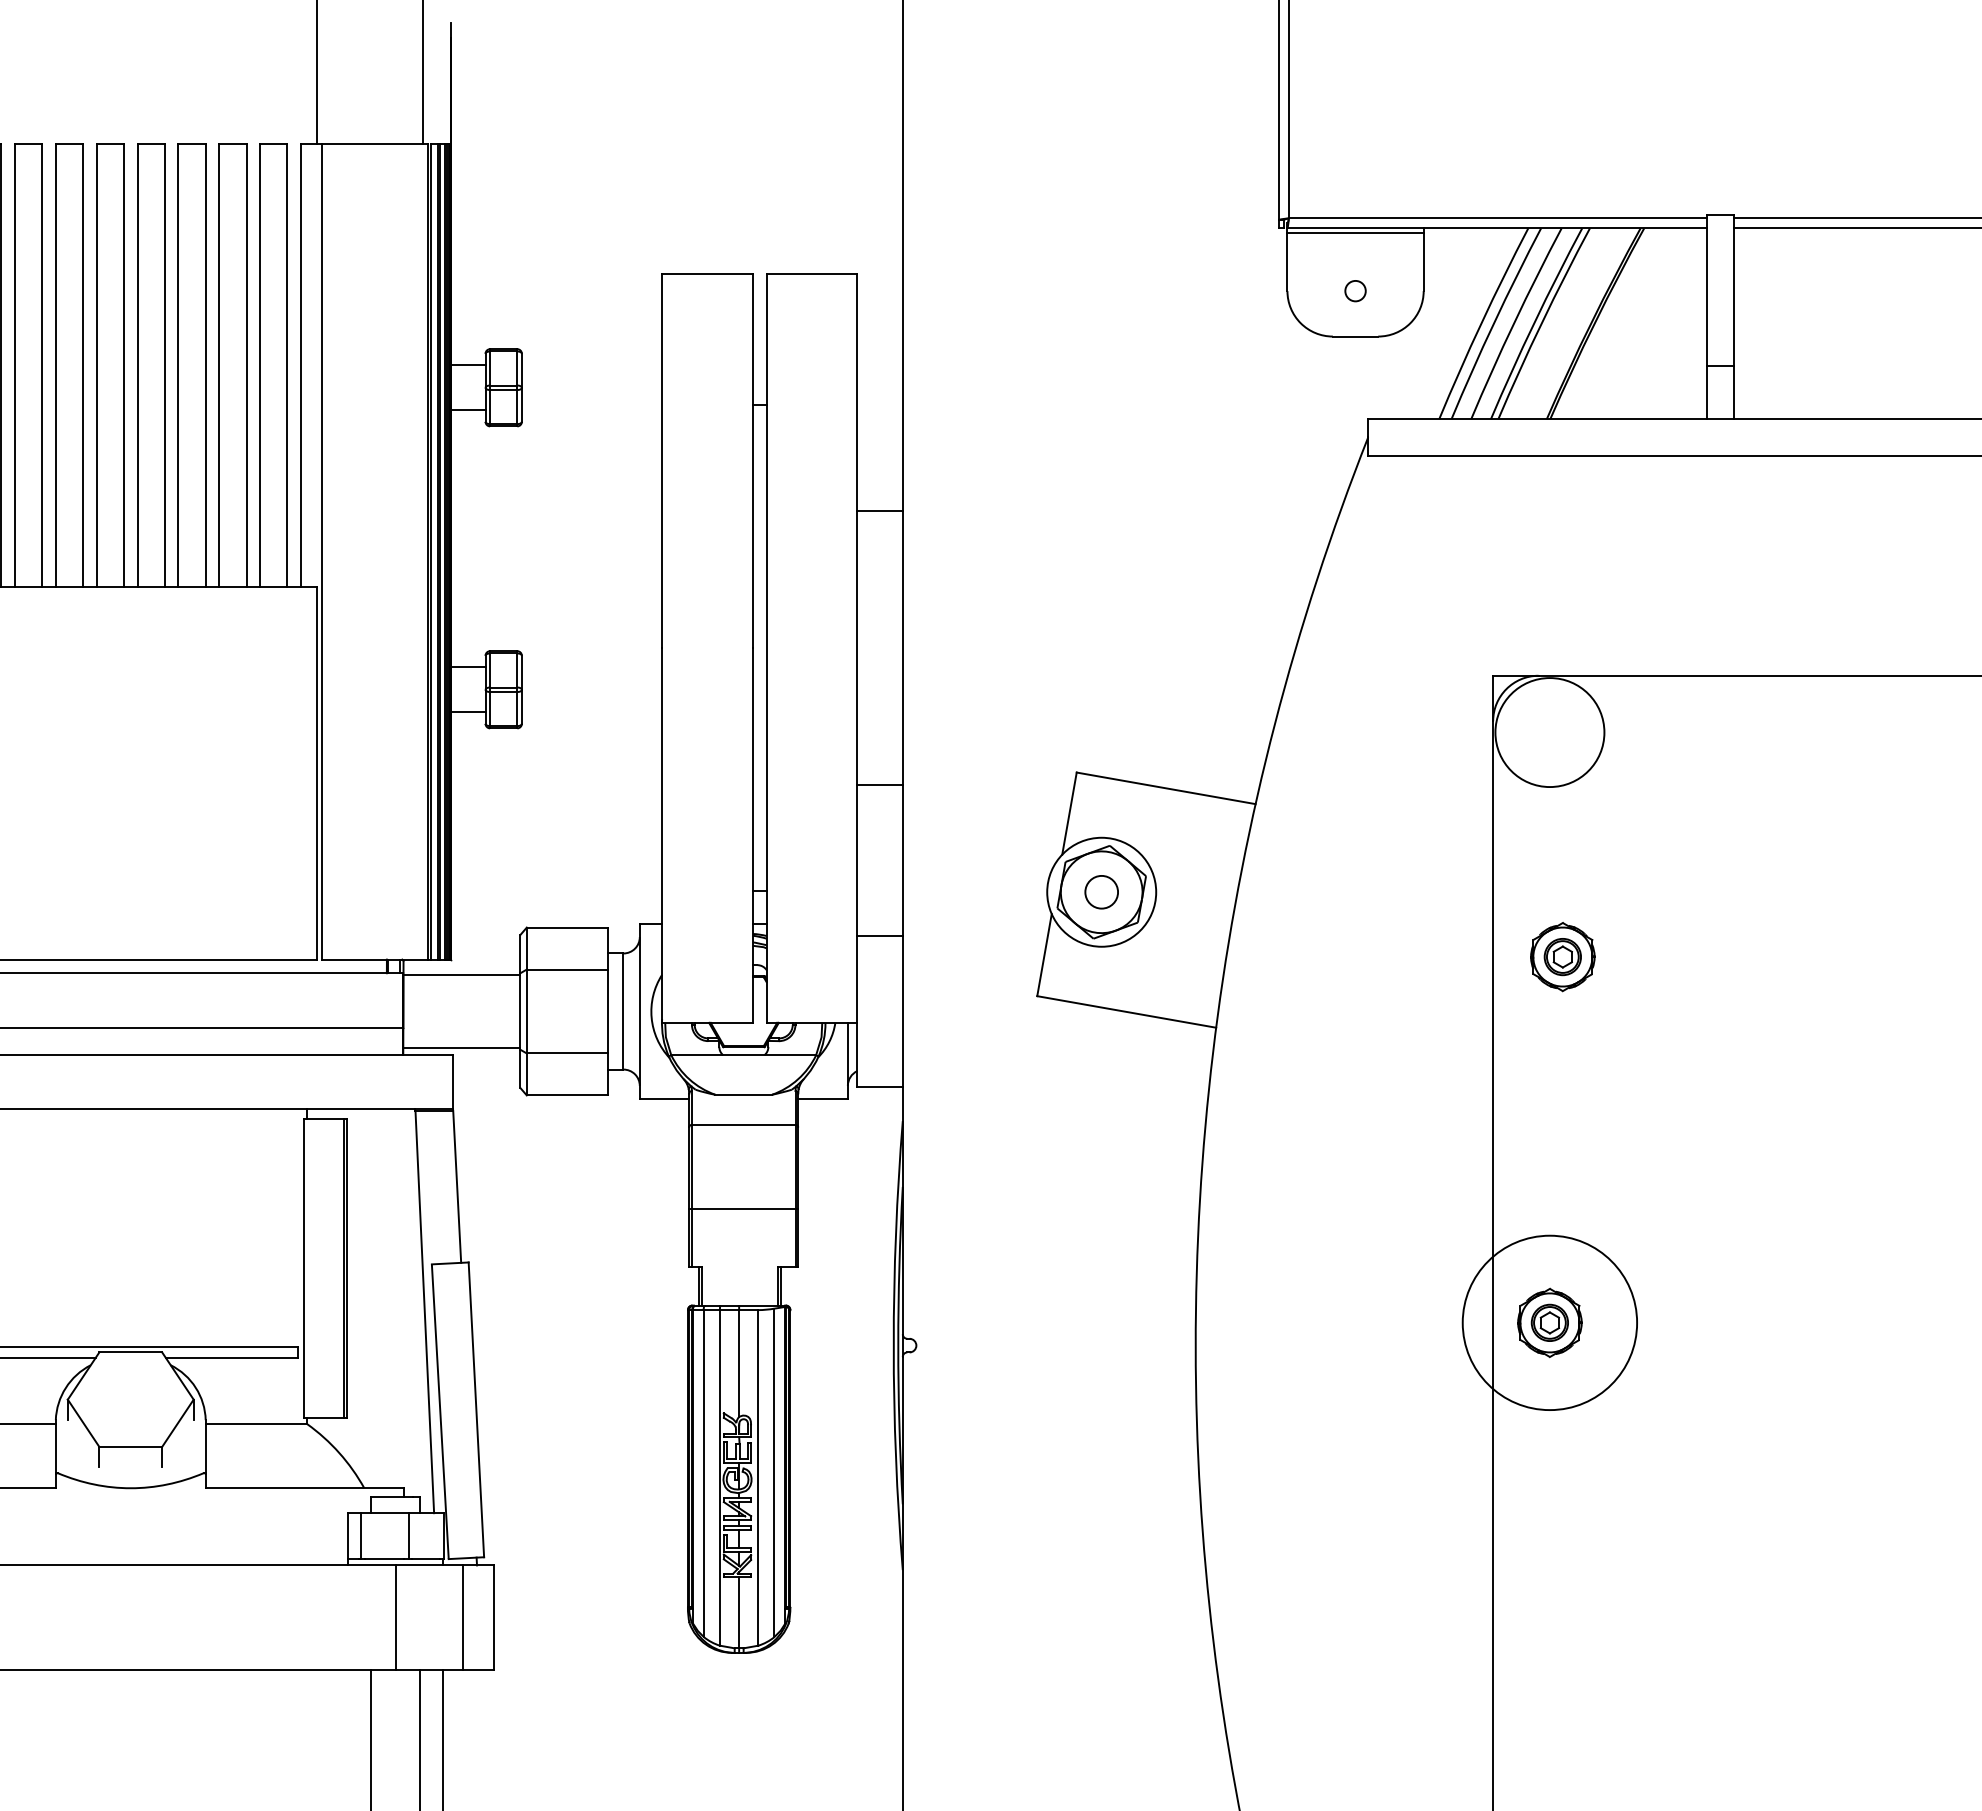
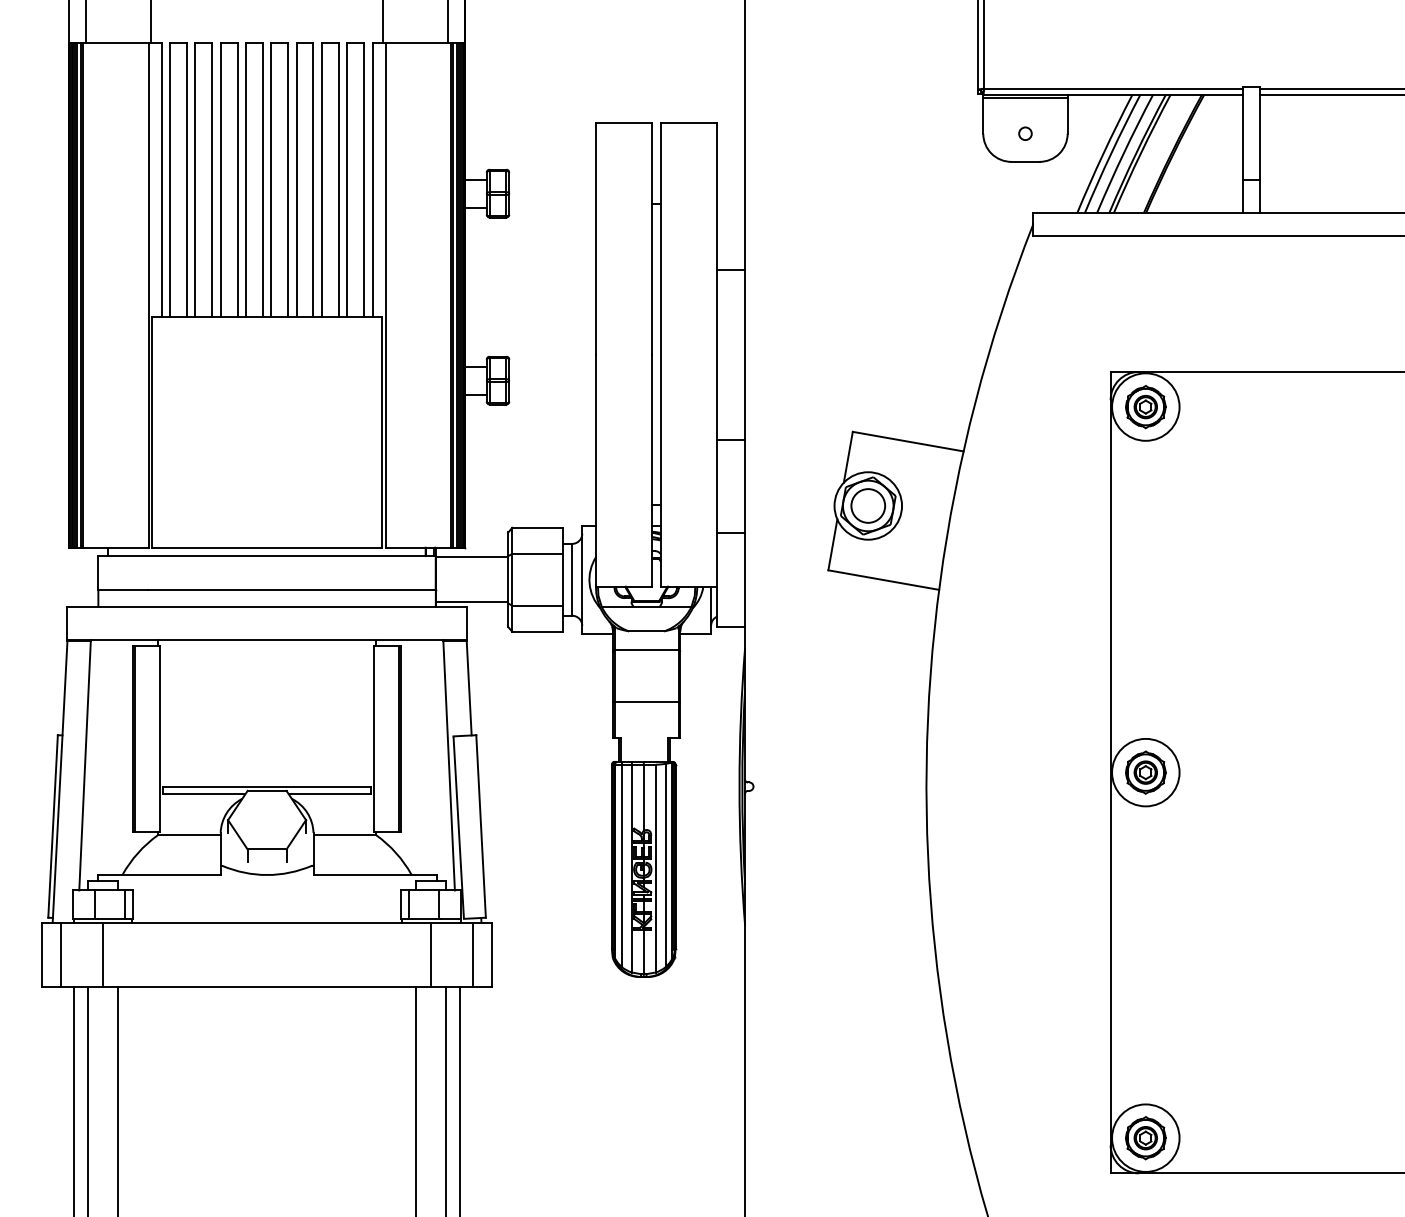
circle: (1102, 891) -> (868, 505), size x1.67
part: (1562, 957) -> (1145, 407), moved
circle: (1549, 1322) -> (1145, 772), size x0.62

